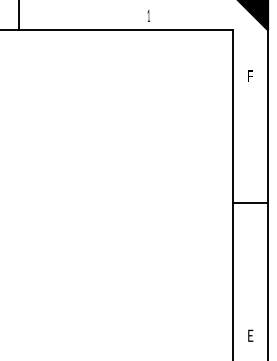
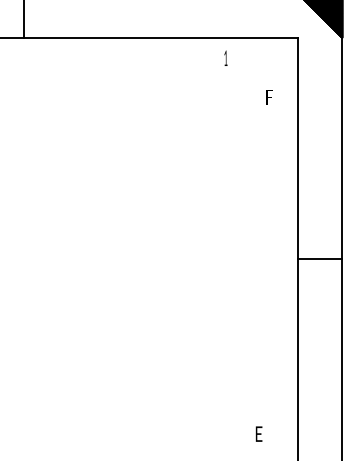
text: (148, 15) -> (225, 57), moved
text: (250, 75) -> (269, 96), moved
text: (250, 335) -> (258, 433), moved

